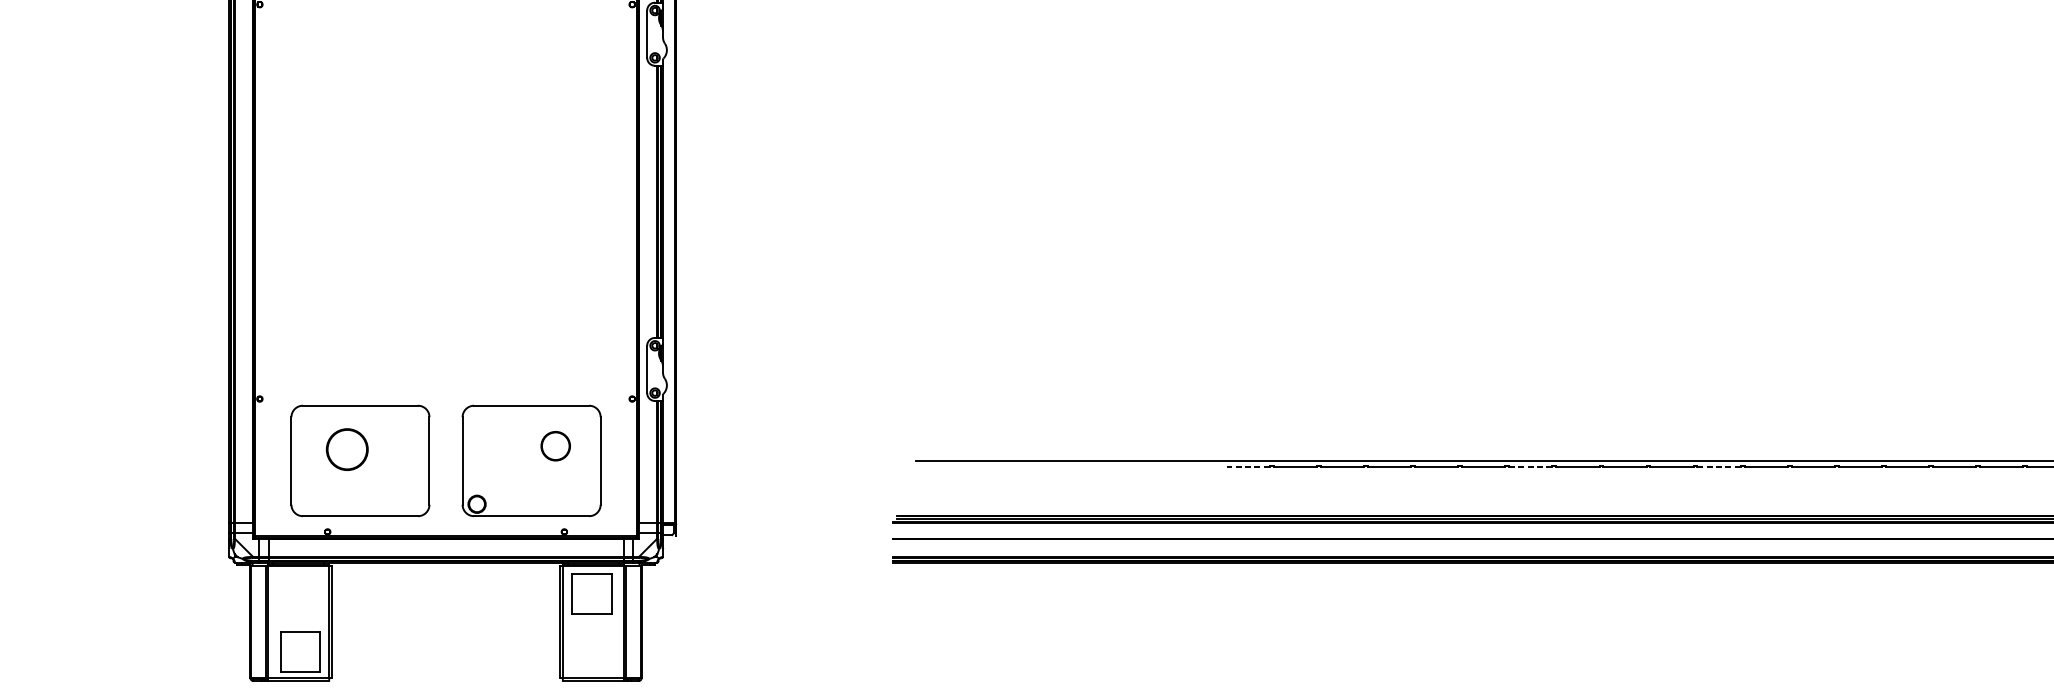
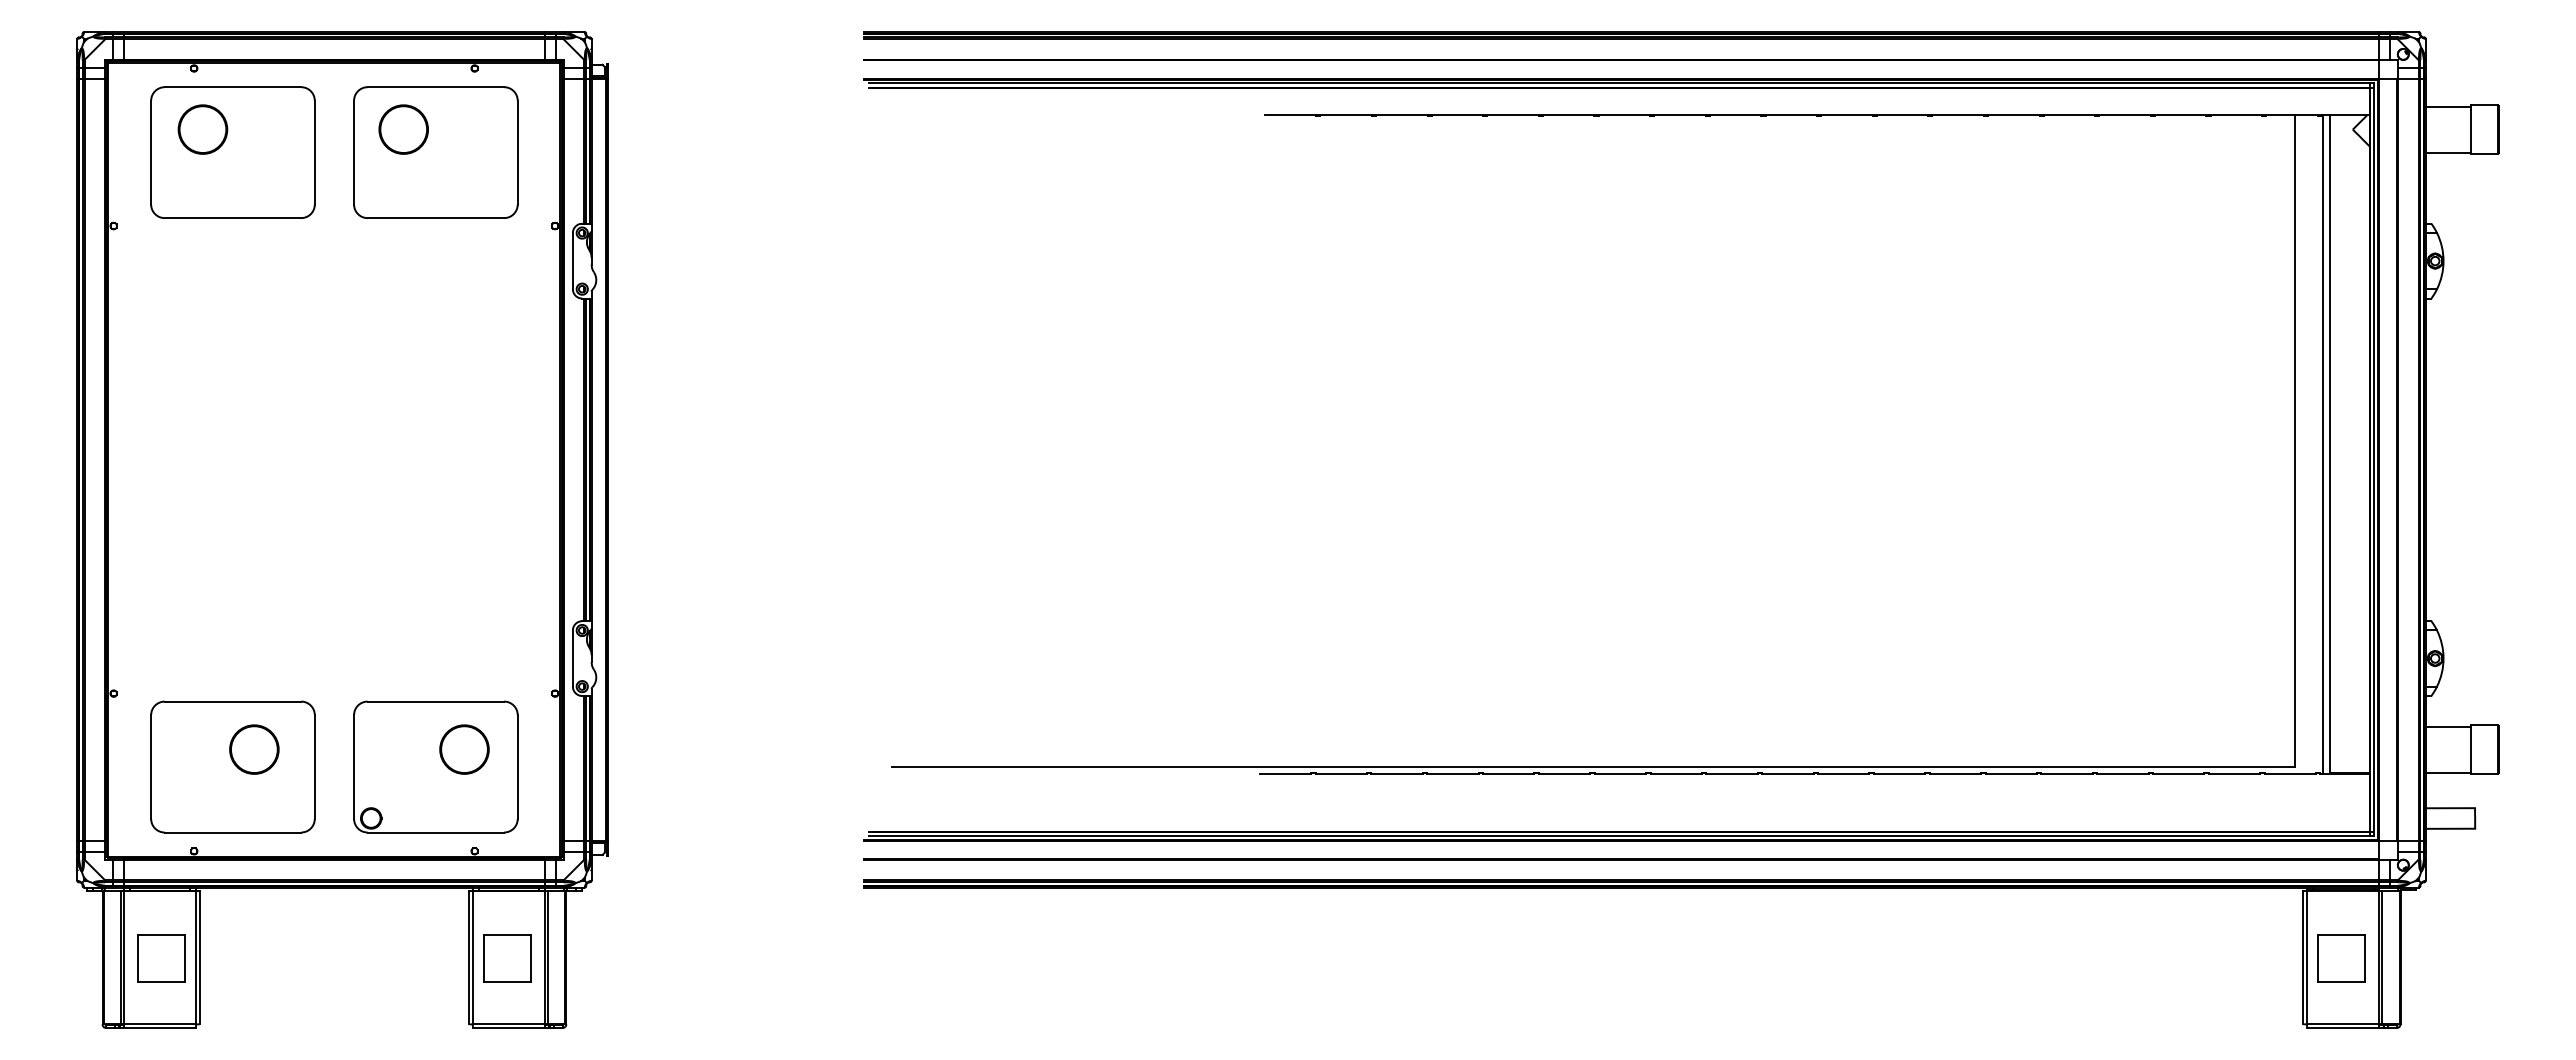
circle: (555, 446) -> (464, 749), size x1.43
circle: (347, 449) -> (254, 749), moved
line: (1248, 466) -> (1285, 773), dashed -> solid
line: (1530, 466) -> (1620, 773), dashed -> solid
line: (1718, 466) -> (1843, 773), dashed -> solid
part: (592, 593) -> (507, 958), moved
part: (300, 651) -> (161, 958), moved

